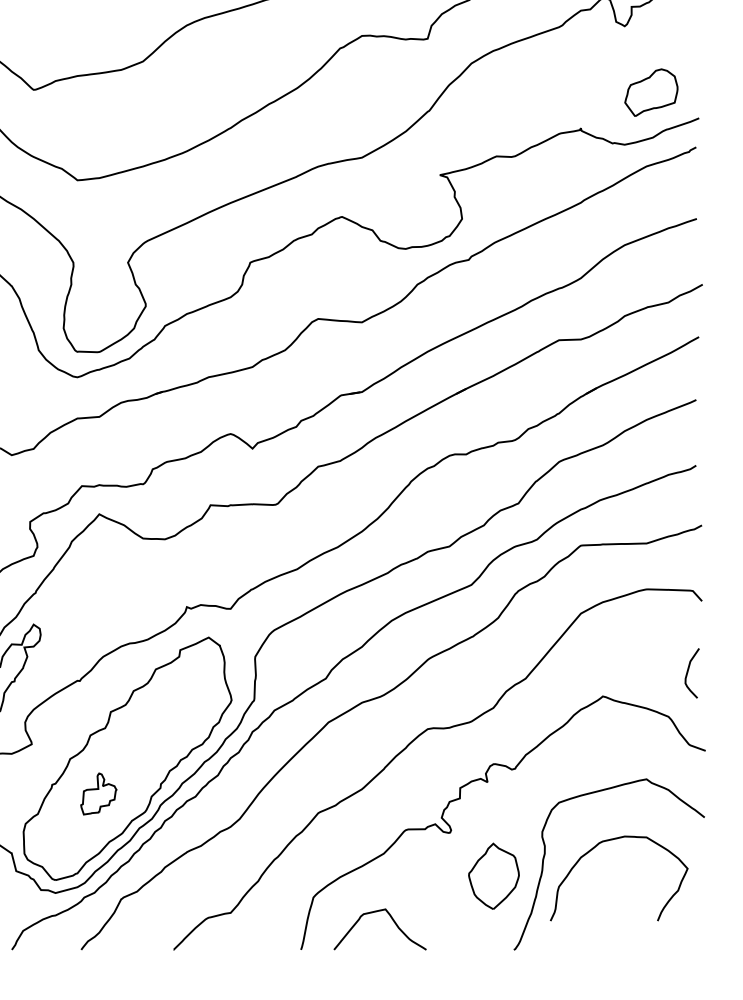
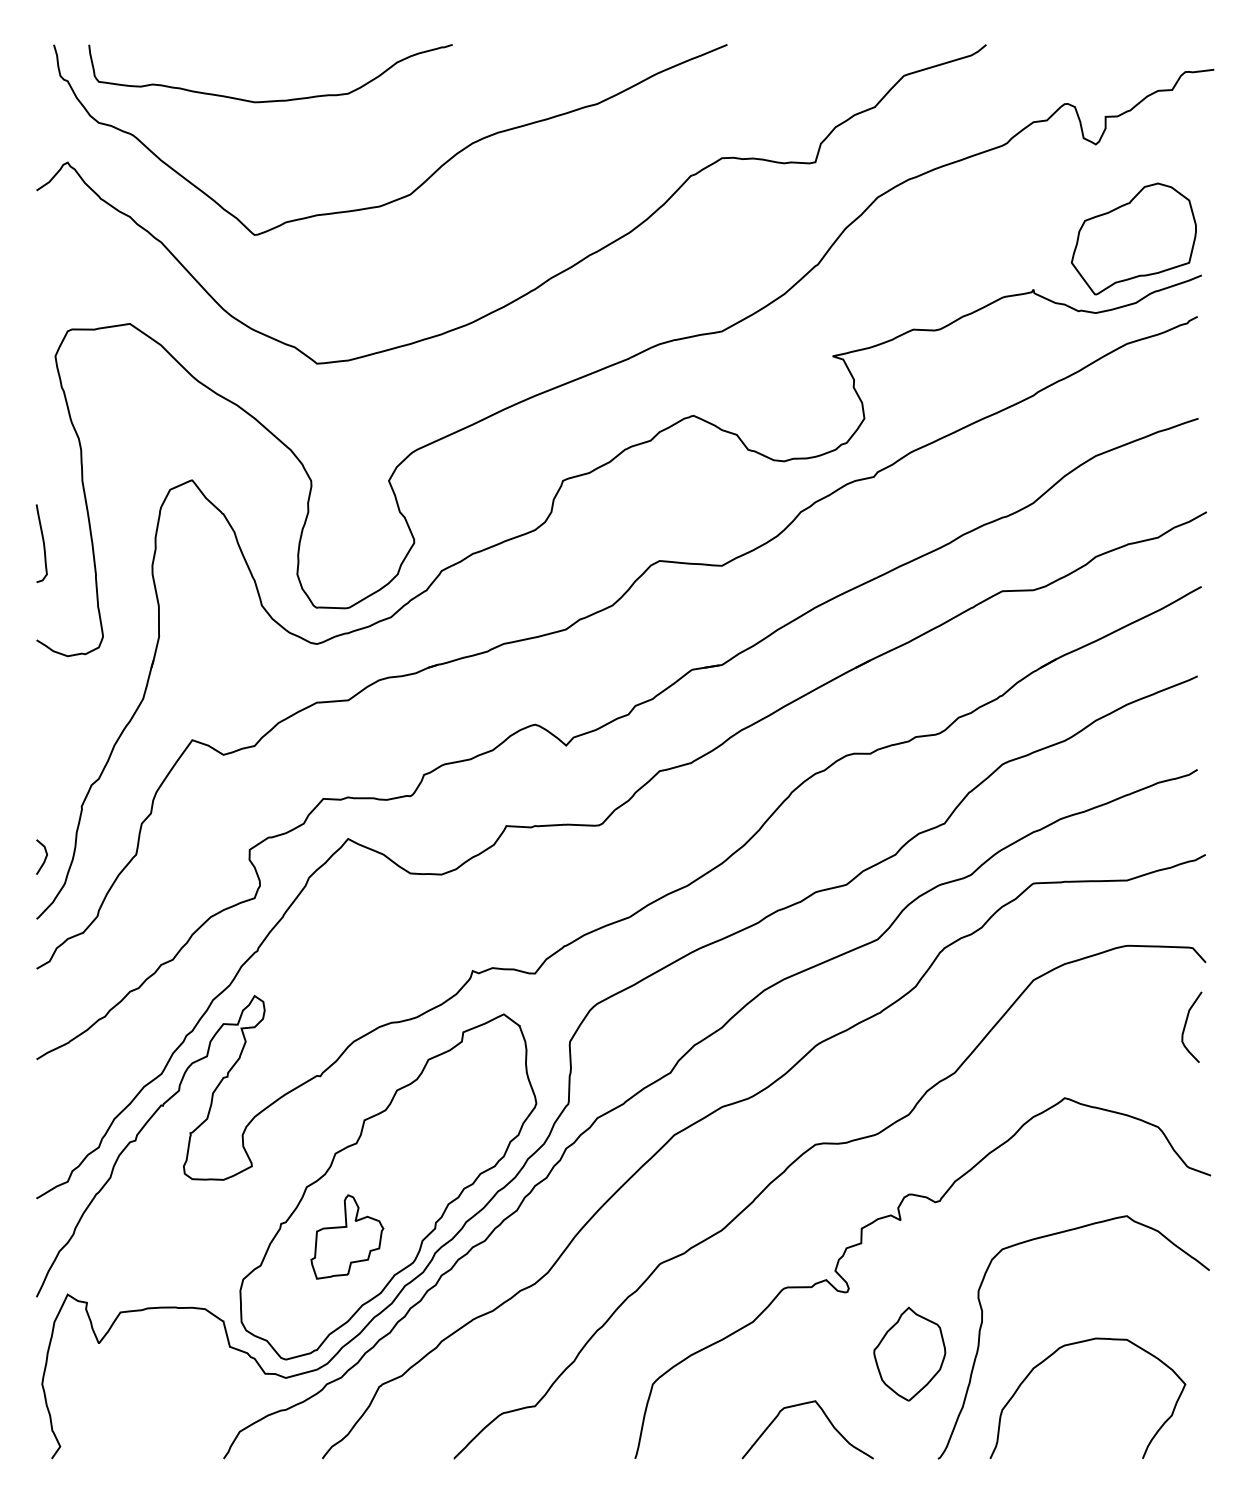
part: (651, 92) -> (1133, 238), size x1.67
curve: (688, 671) -> (1186, 1024), moved
part: (98, 793) -> (347, 1236), size x1.43
curve: (593, 849) -> (1051, 1356), moved
curve: (393, 921) -> (826, 1418), moved

